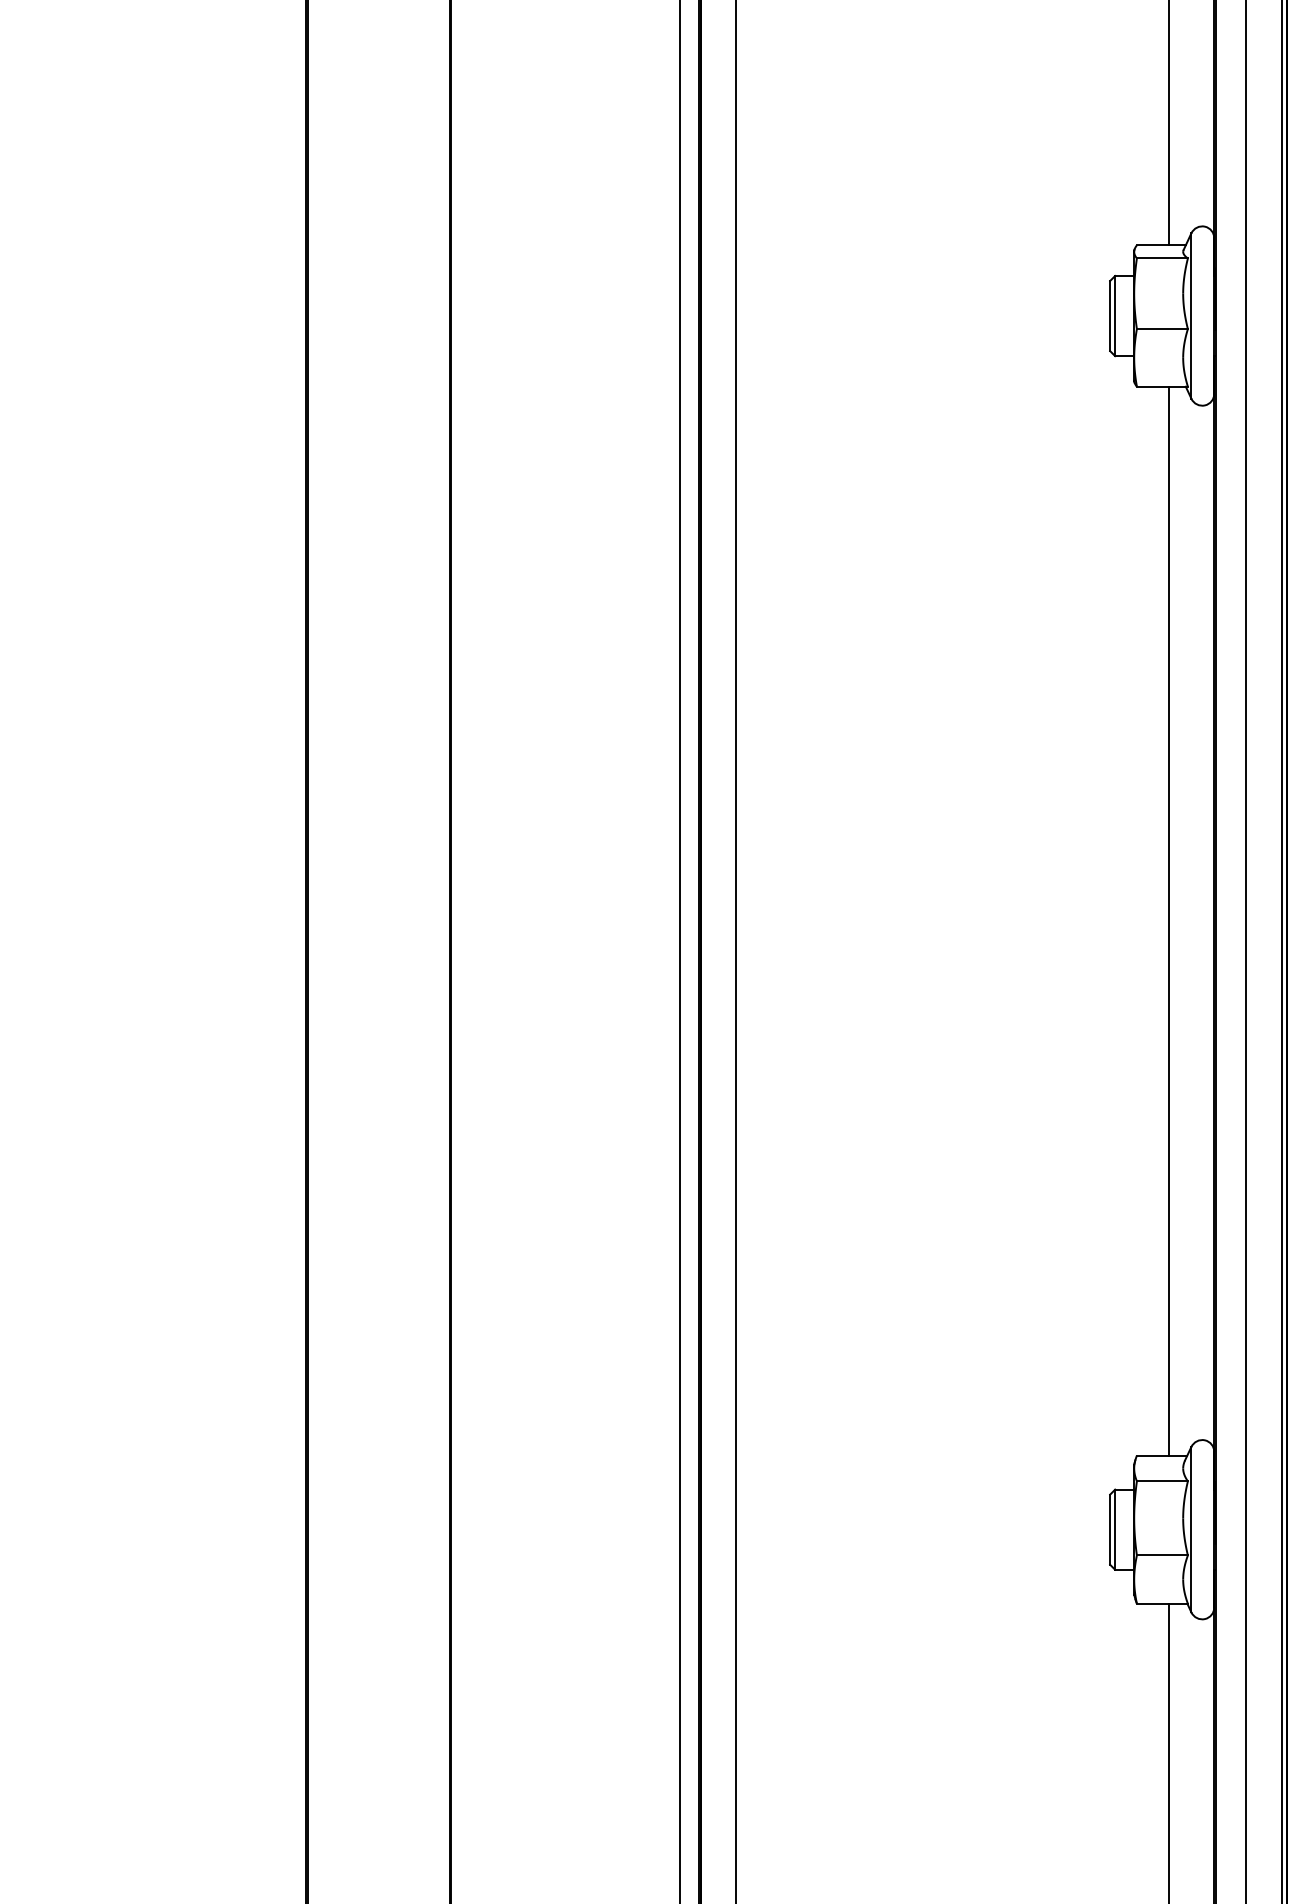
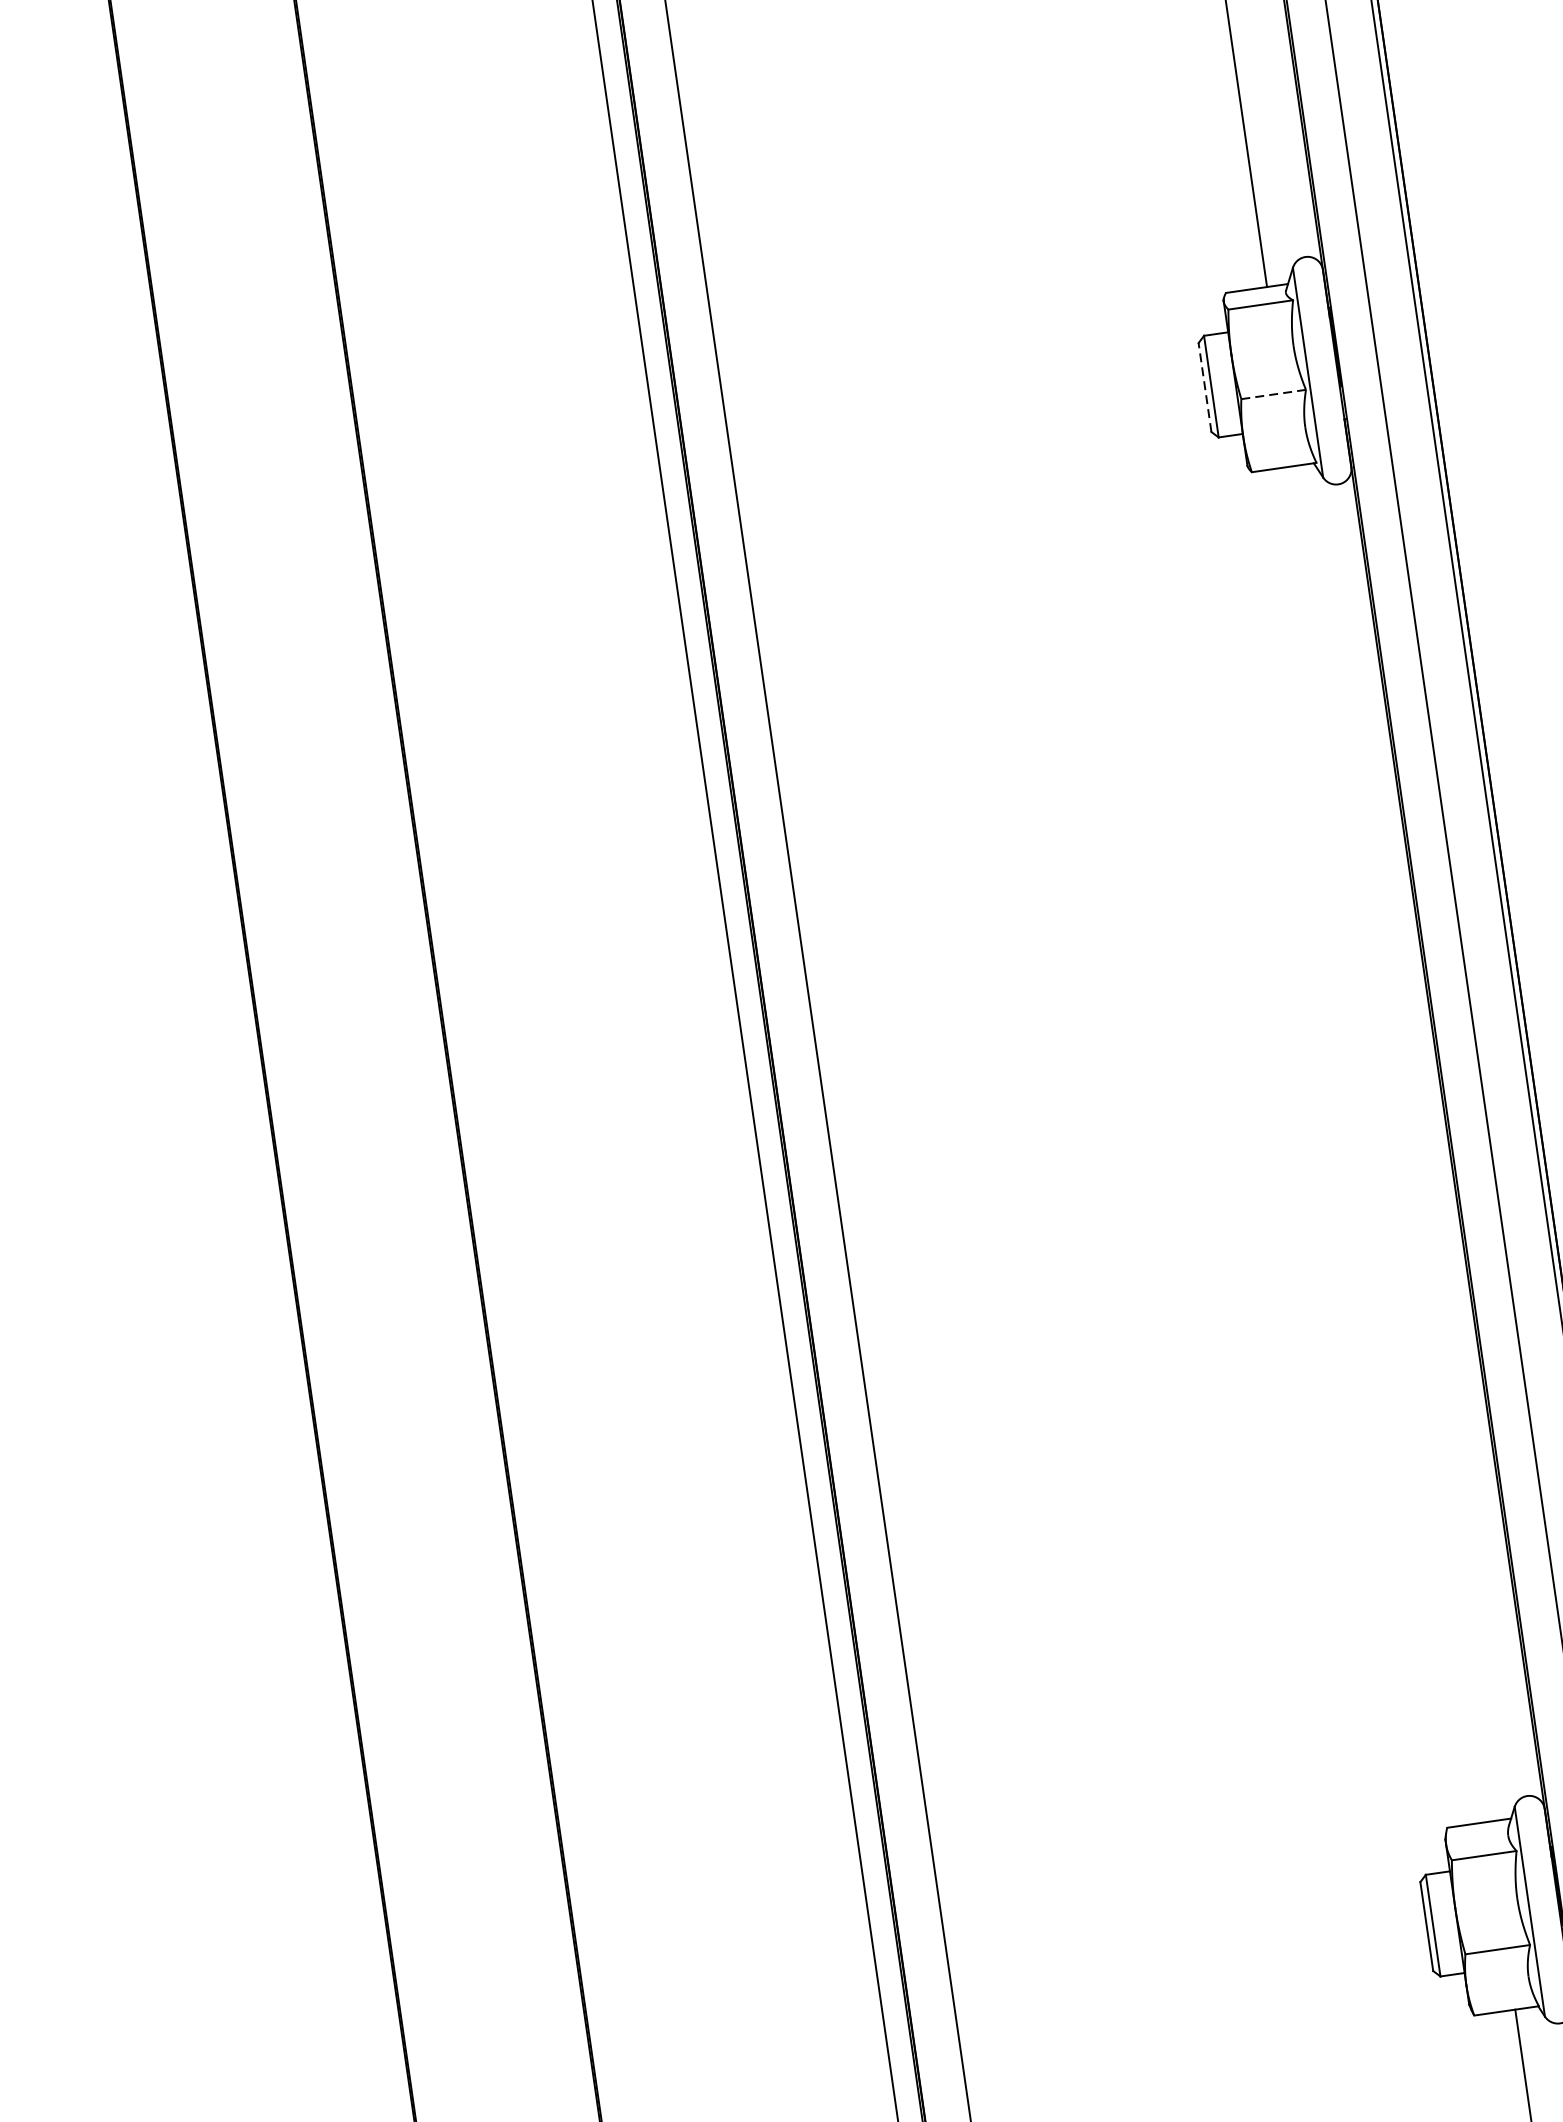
line: (1110, 315) -> (1205, 386), solid -> dashed
line: (1161, 329) -> (1272, 395), solid -> dashed
line: (1169, 920) -> (1390, 1143), removed

